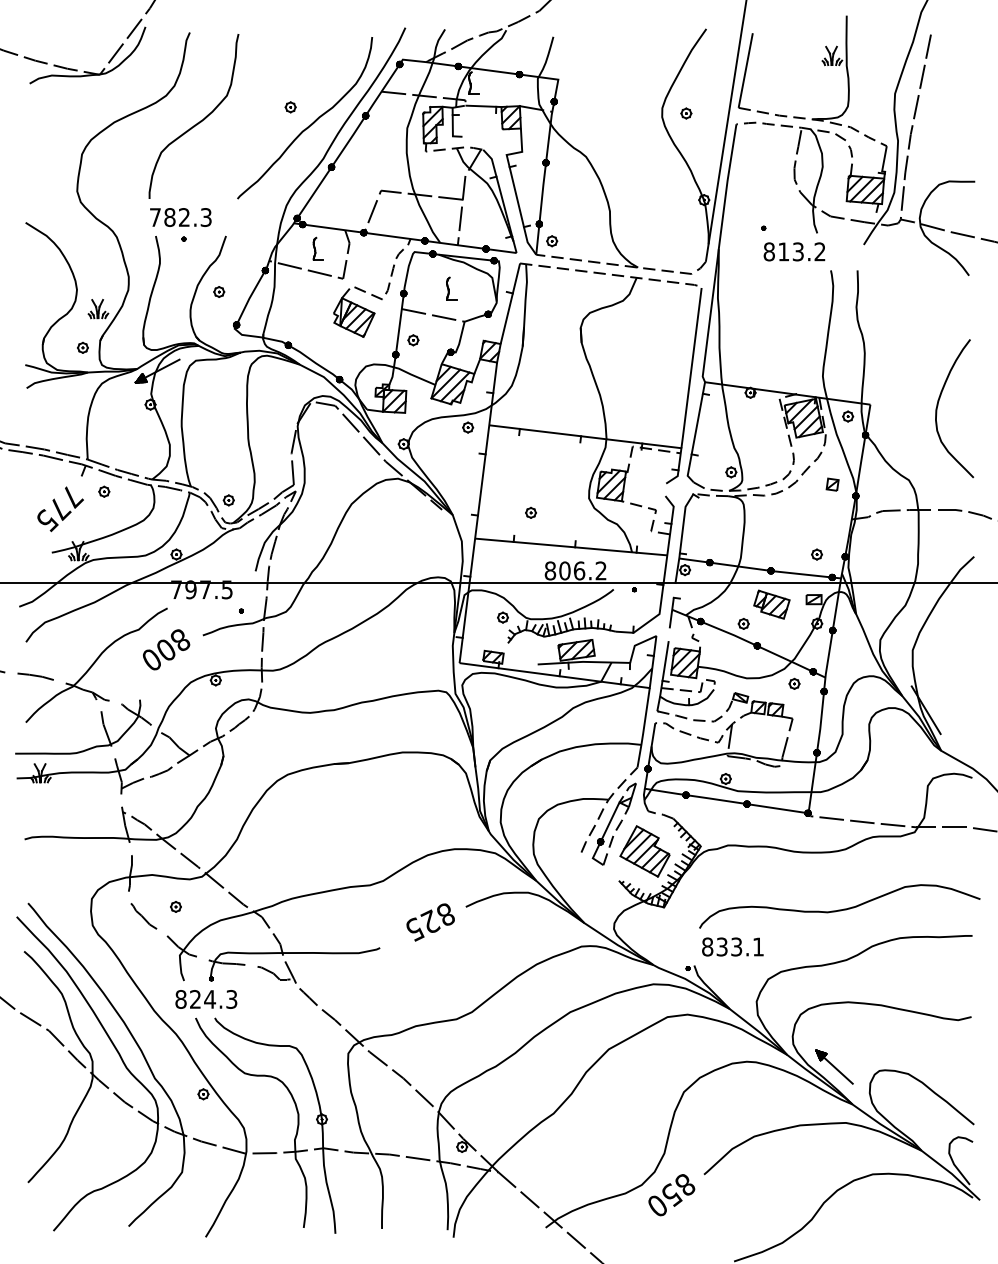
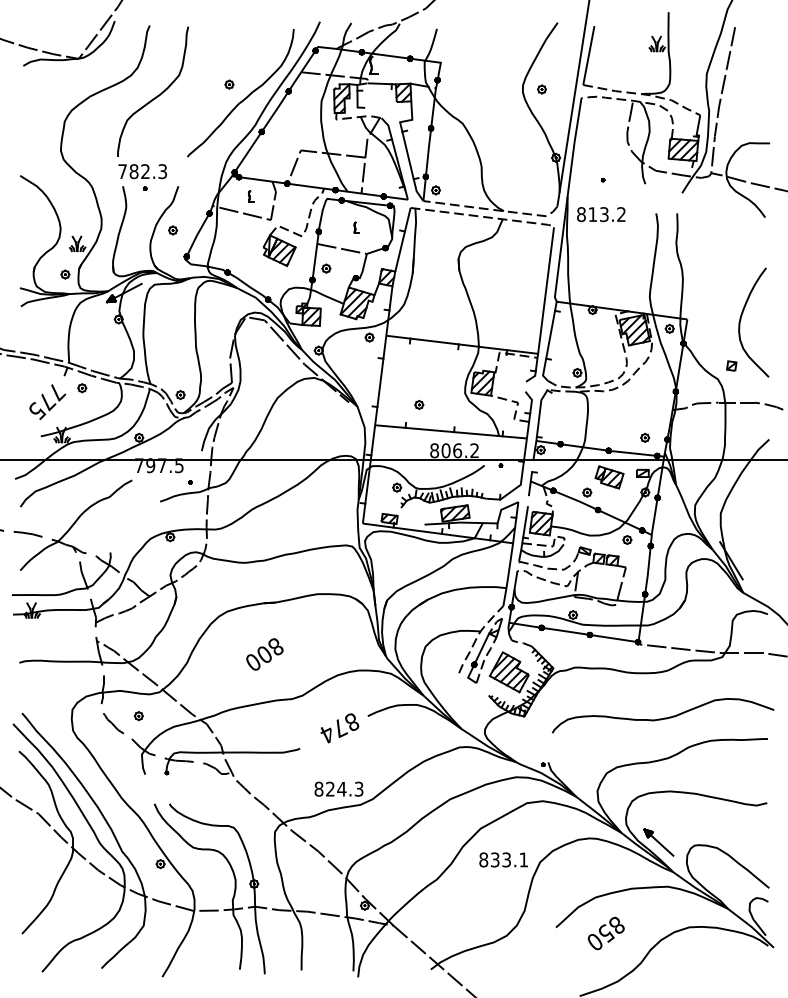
part: (317, 248) -> (250, 196), size x0.6
text: (794, 251) -> (601, 214), moved
part: (451, 288) -> (356, 227), size x0.6
part: (832, 484) -> (731, 365), moved
text: (166, 649) -> (264, 654), moved
text: (423, 925) -> (334, 730), 825 -> 874
text: (732, 946) -> (503, 859), moved
text: (206, 999) -> (339, 789), moved
text: (671, 1195) -> (606, 933), moved

